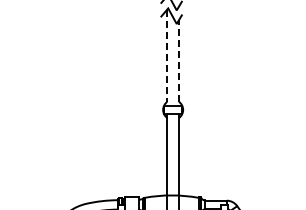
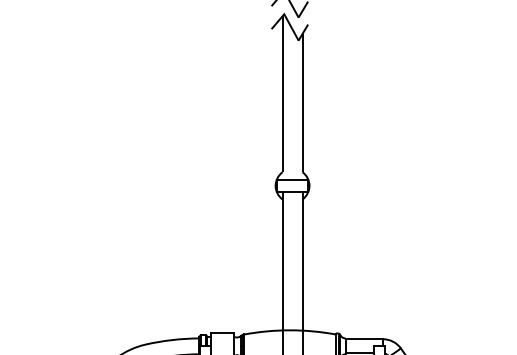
line: (167, 56) -> (283, 95), dashed -> solid
line: (179, 60) -> (303, 102), dashed -> solid

